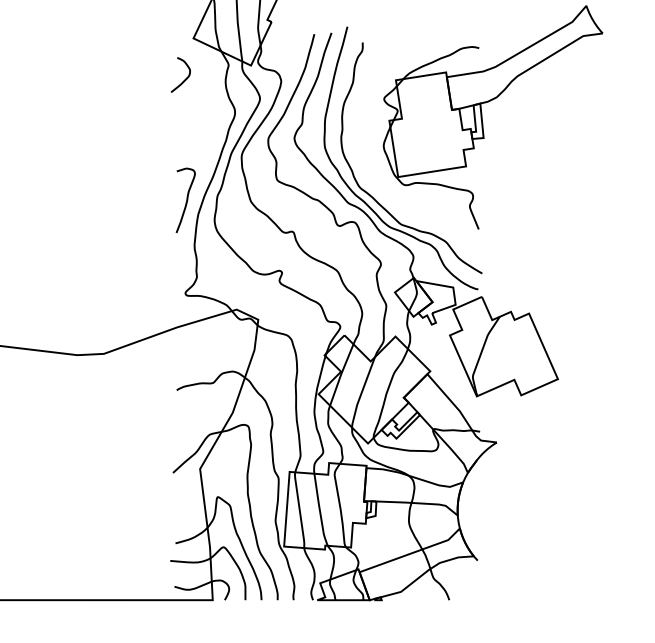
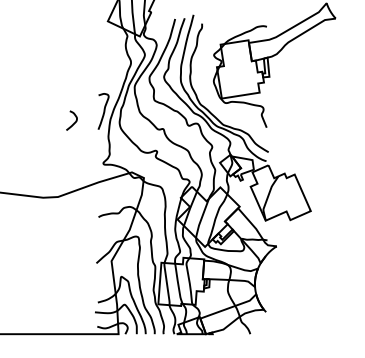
curve: (185, 78) -> (74, 122), moved

